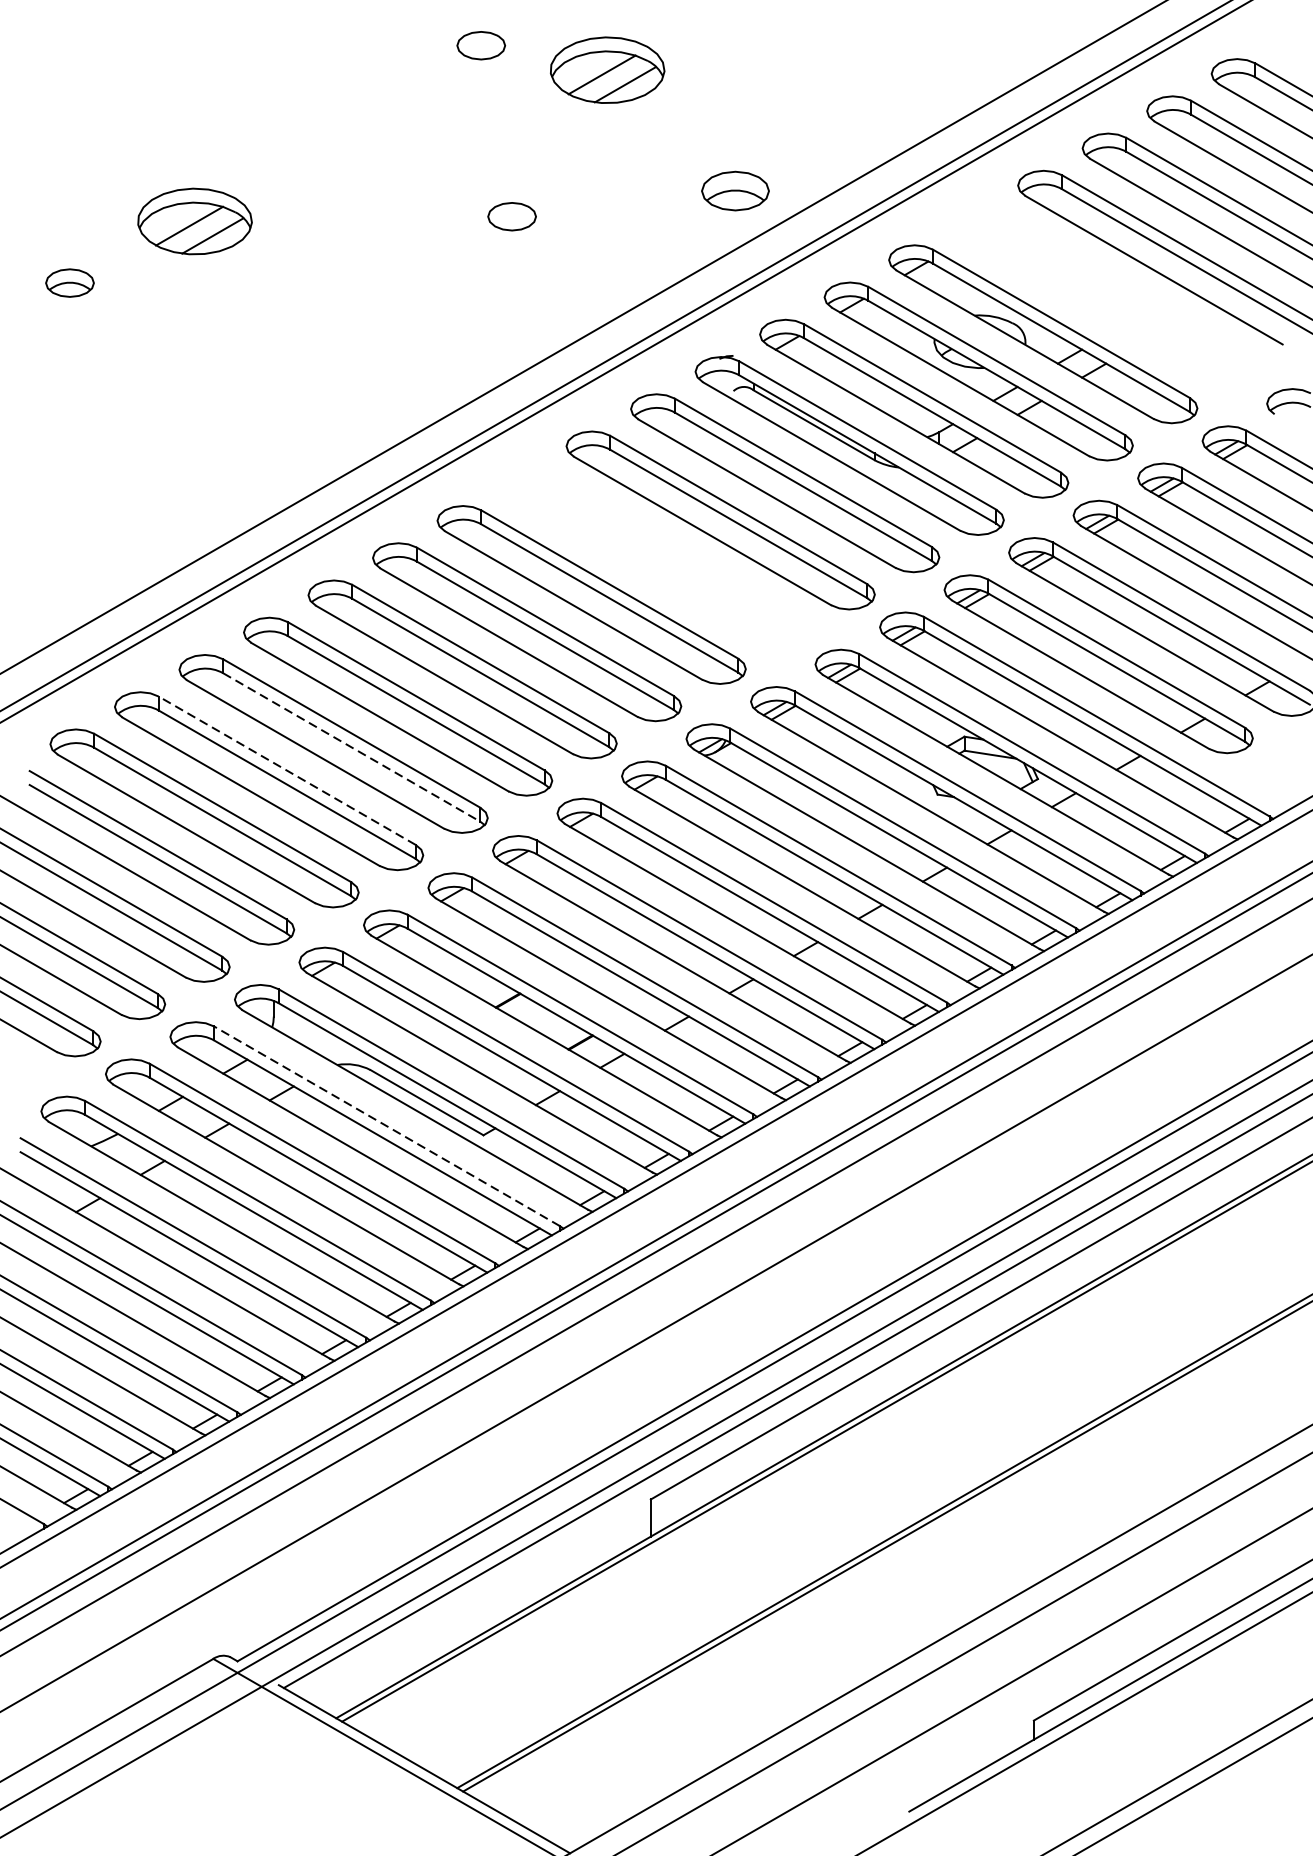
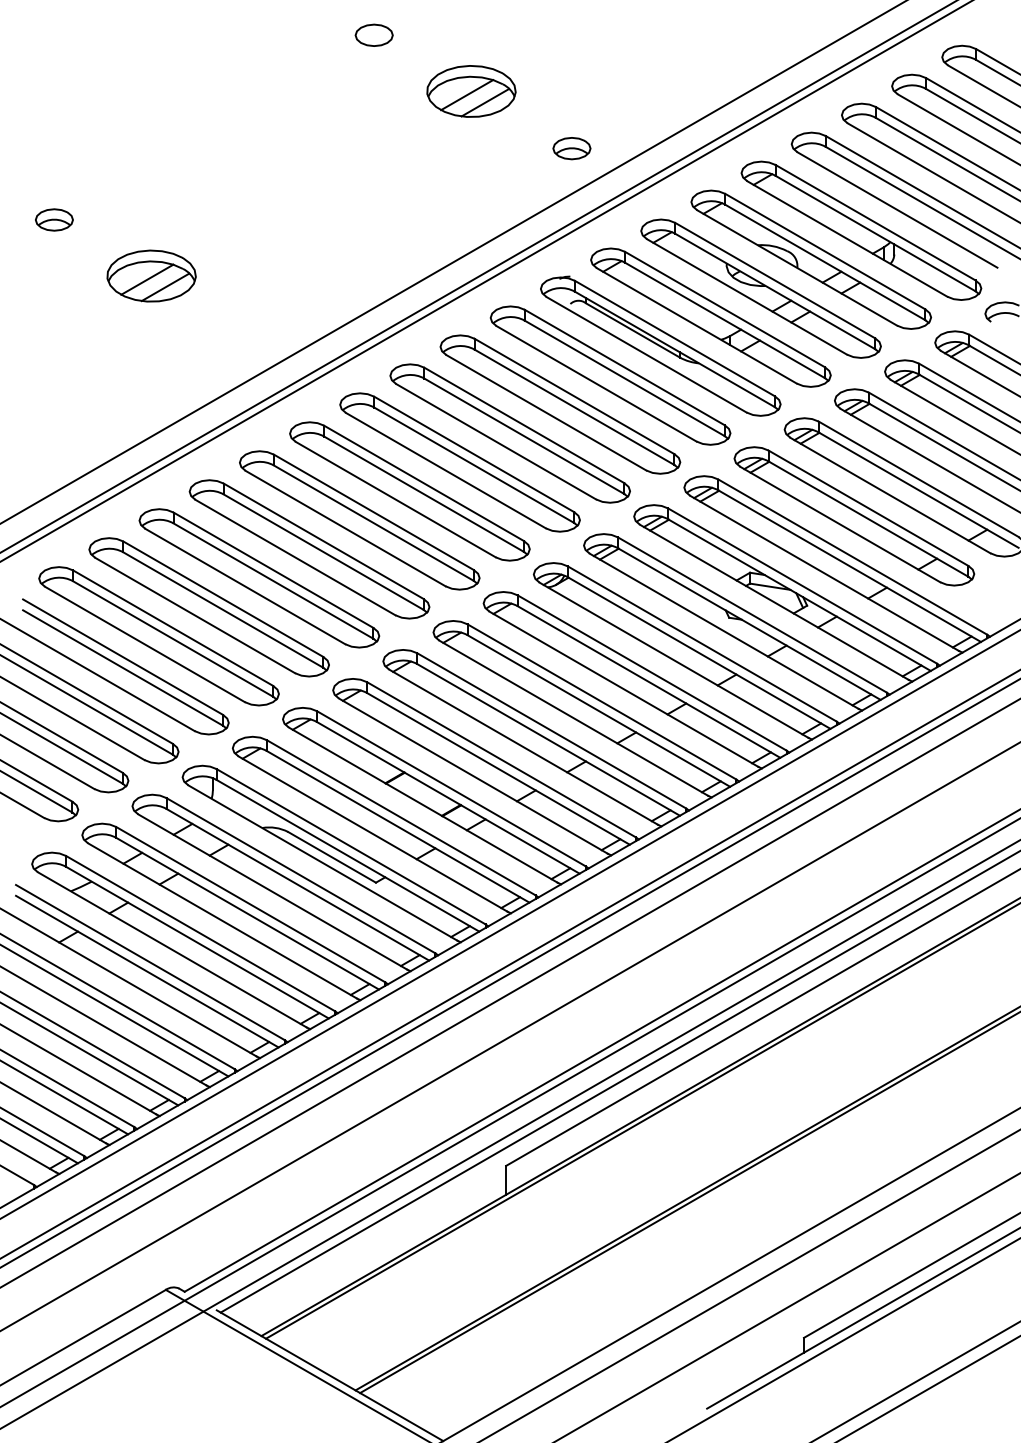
part: (607, 70) -> (471, 91), moved
part: (734, 191) -> (571, 148), size x0.71
part: (511, 215) -> (397, 167), removed
part: (194, 220) -> (151, 275), moved
part: (1107, 296) -> (861, 230), added
part: (655, 557) -> (509, 433), added
line: (351, 747) -> (273, 581), dashed -> solid
line: (286, 769) -> (222, 598), dashed -> solid
line: (386, 1126) -> (300, 875), dashed -> solid

